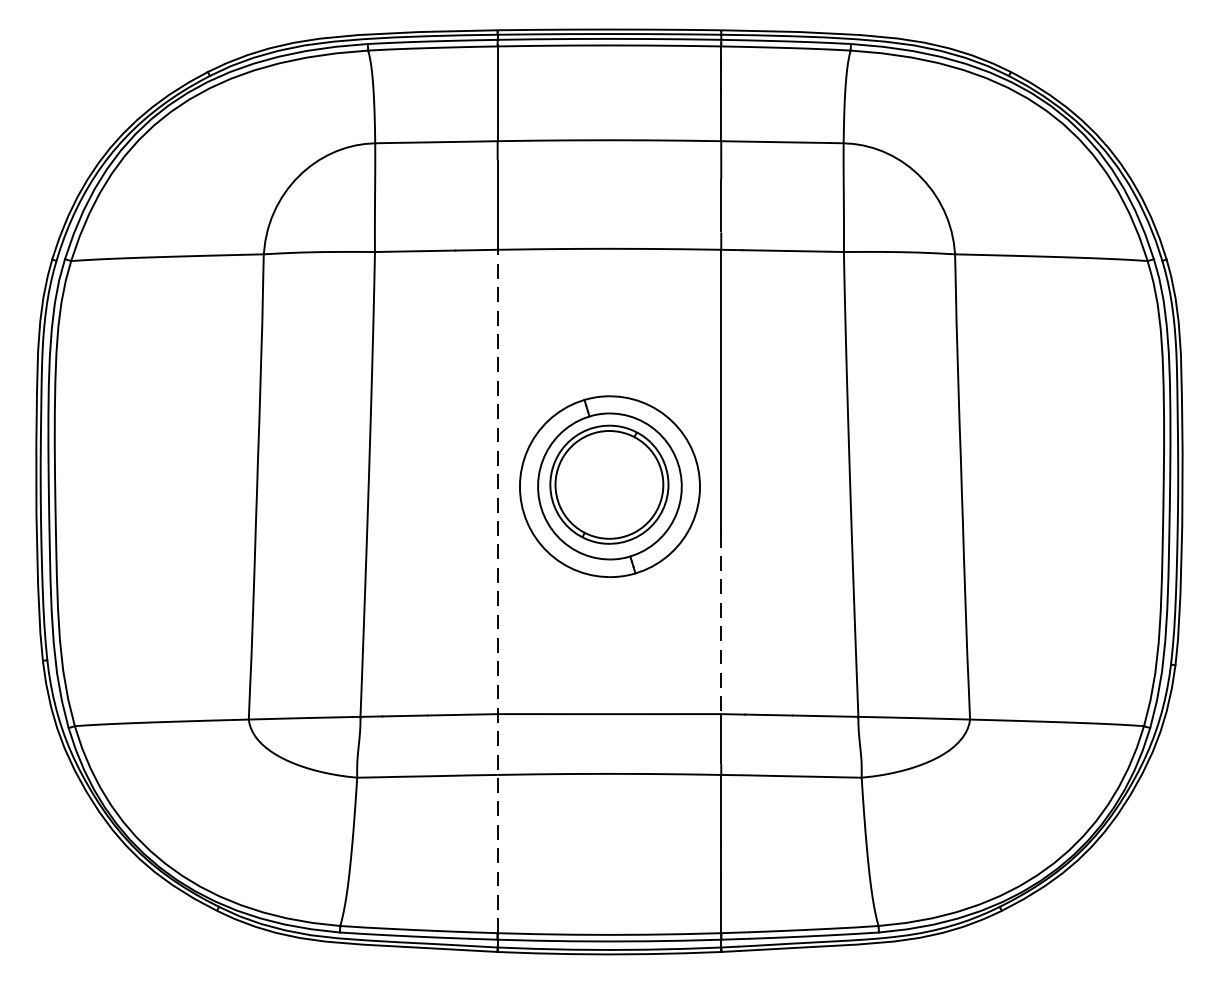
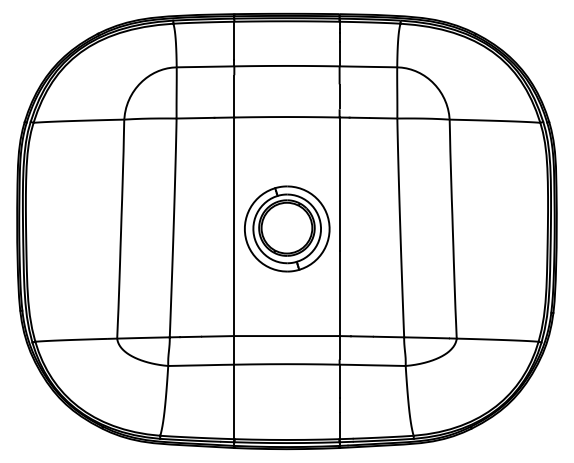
line: (497, 591) -> (234, 278), dashed -> solid
line: (721, 623) -> (339, 293), dashed -> solid

